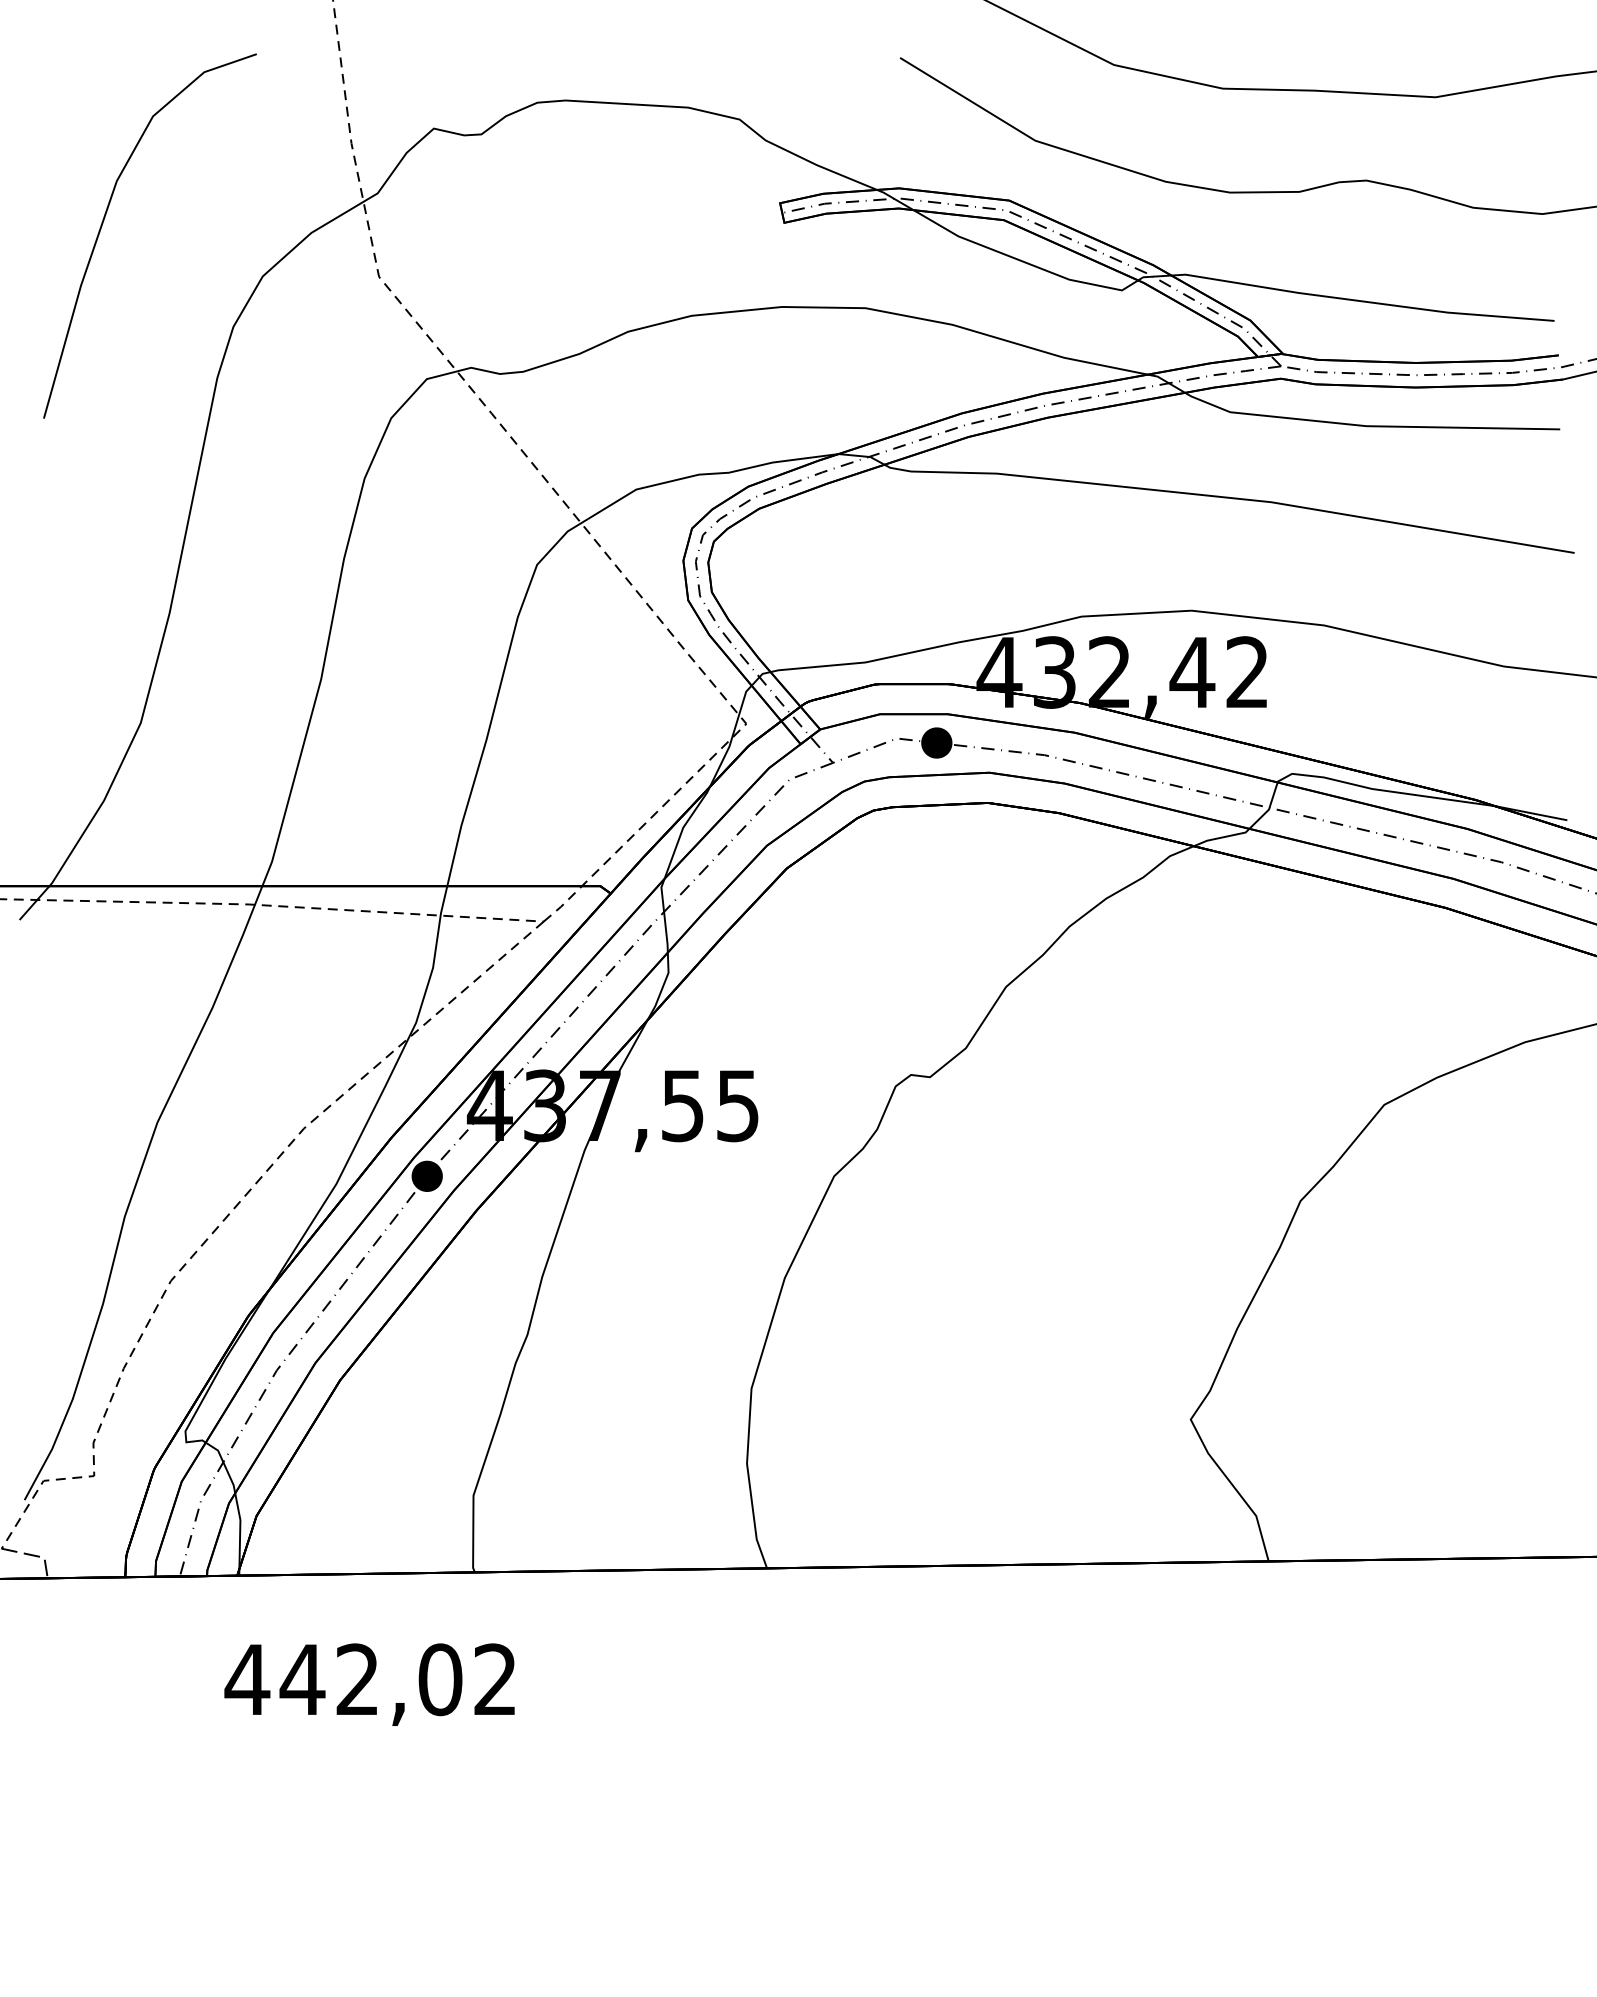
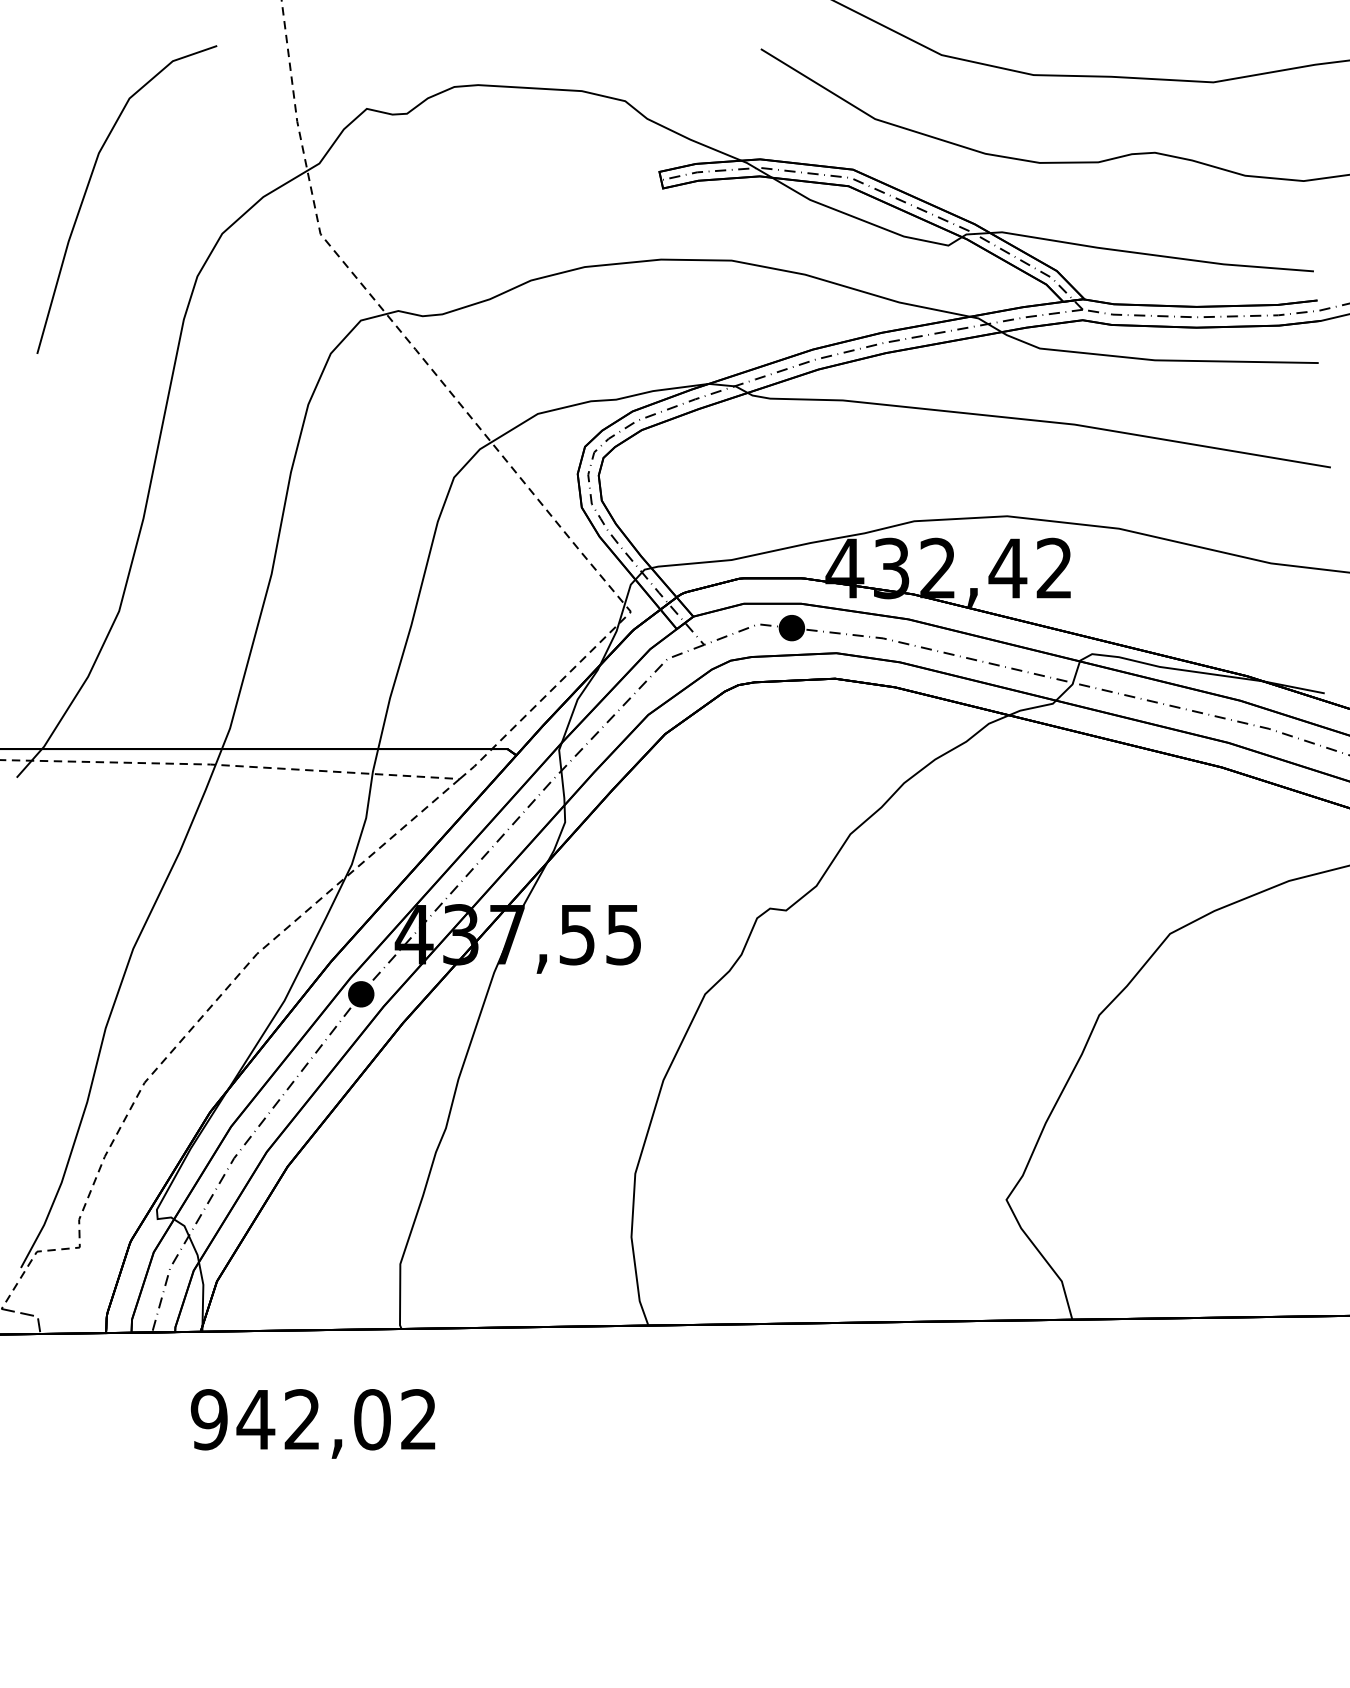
text: (247, 1679) -> (209, 1419), 442,02 -> 942,02

